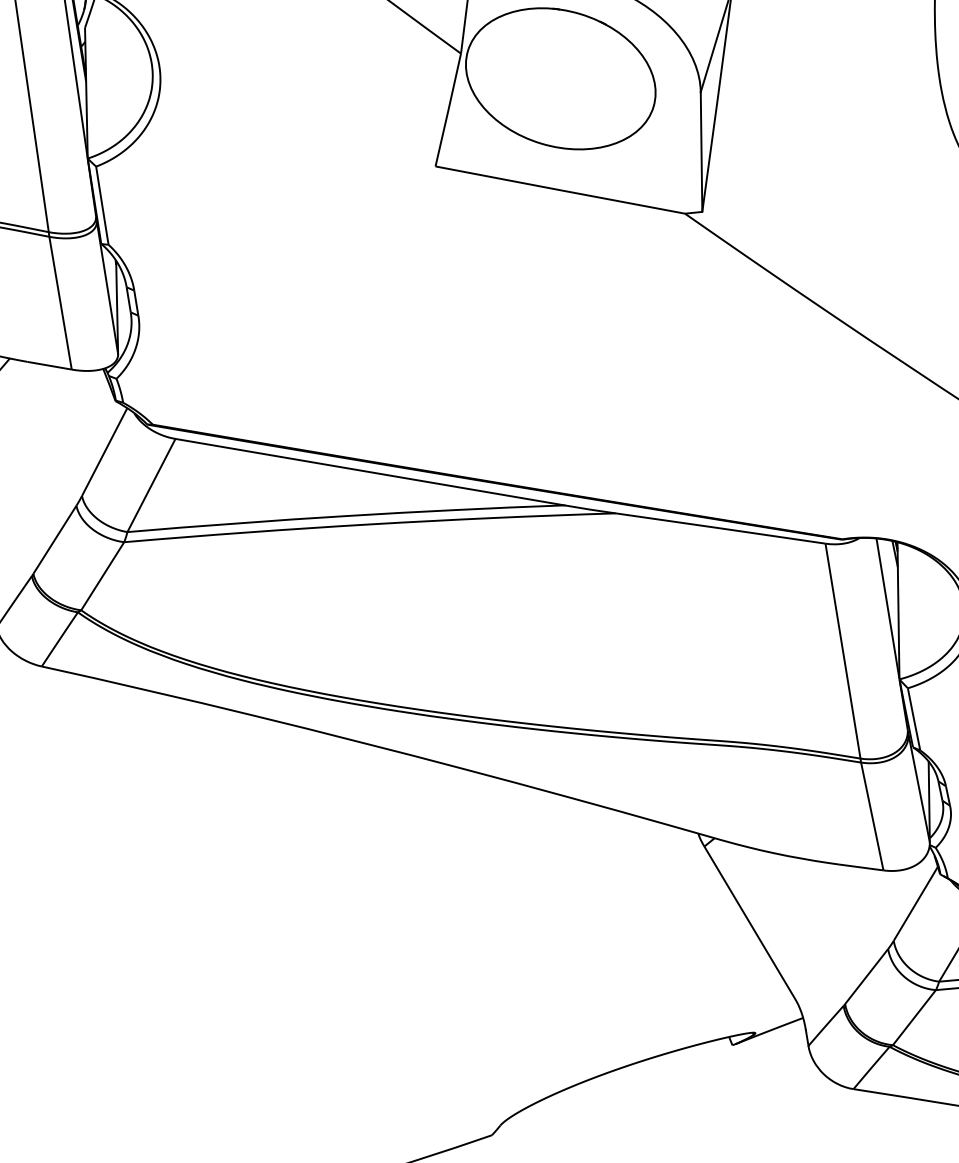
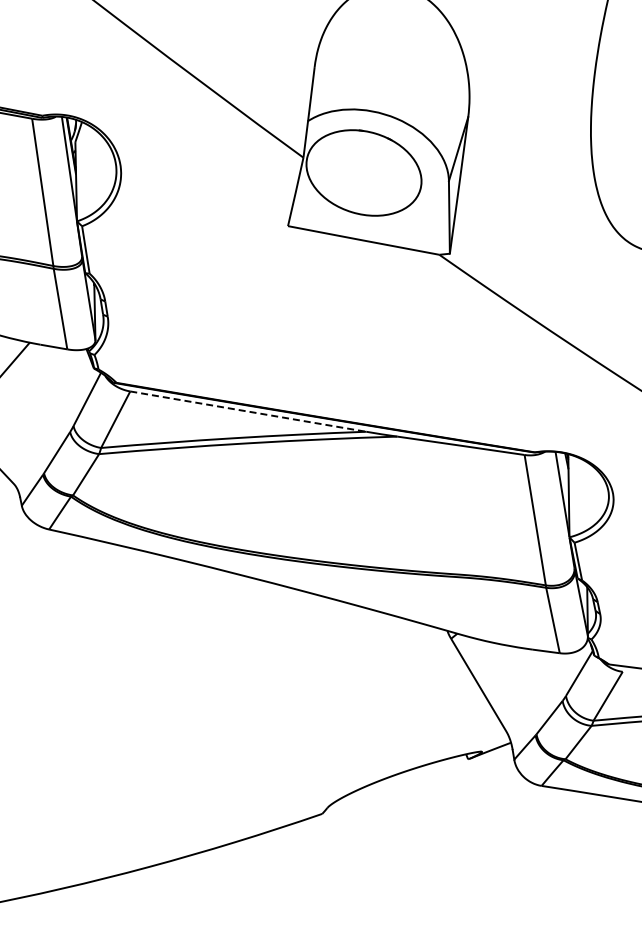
line: (370, 471) -> (248, 411), solid -> dashed

